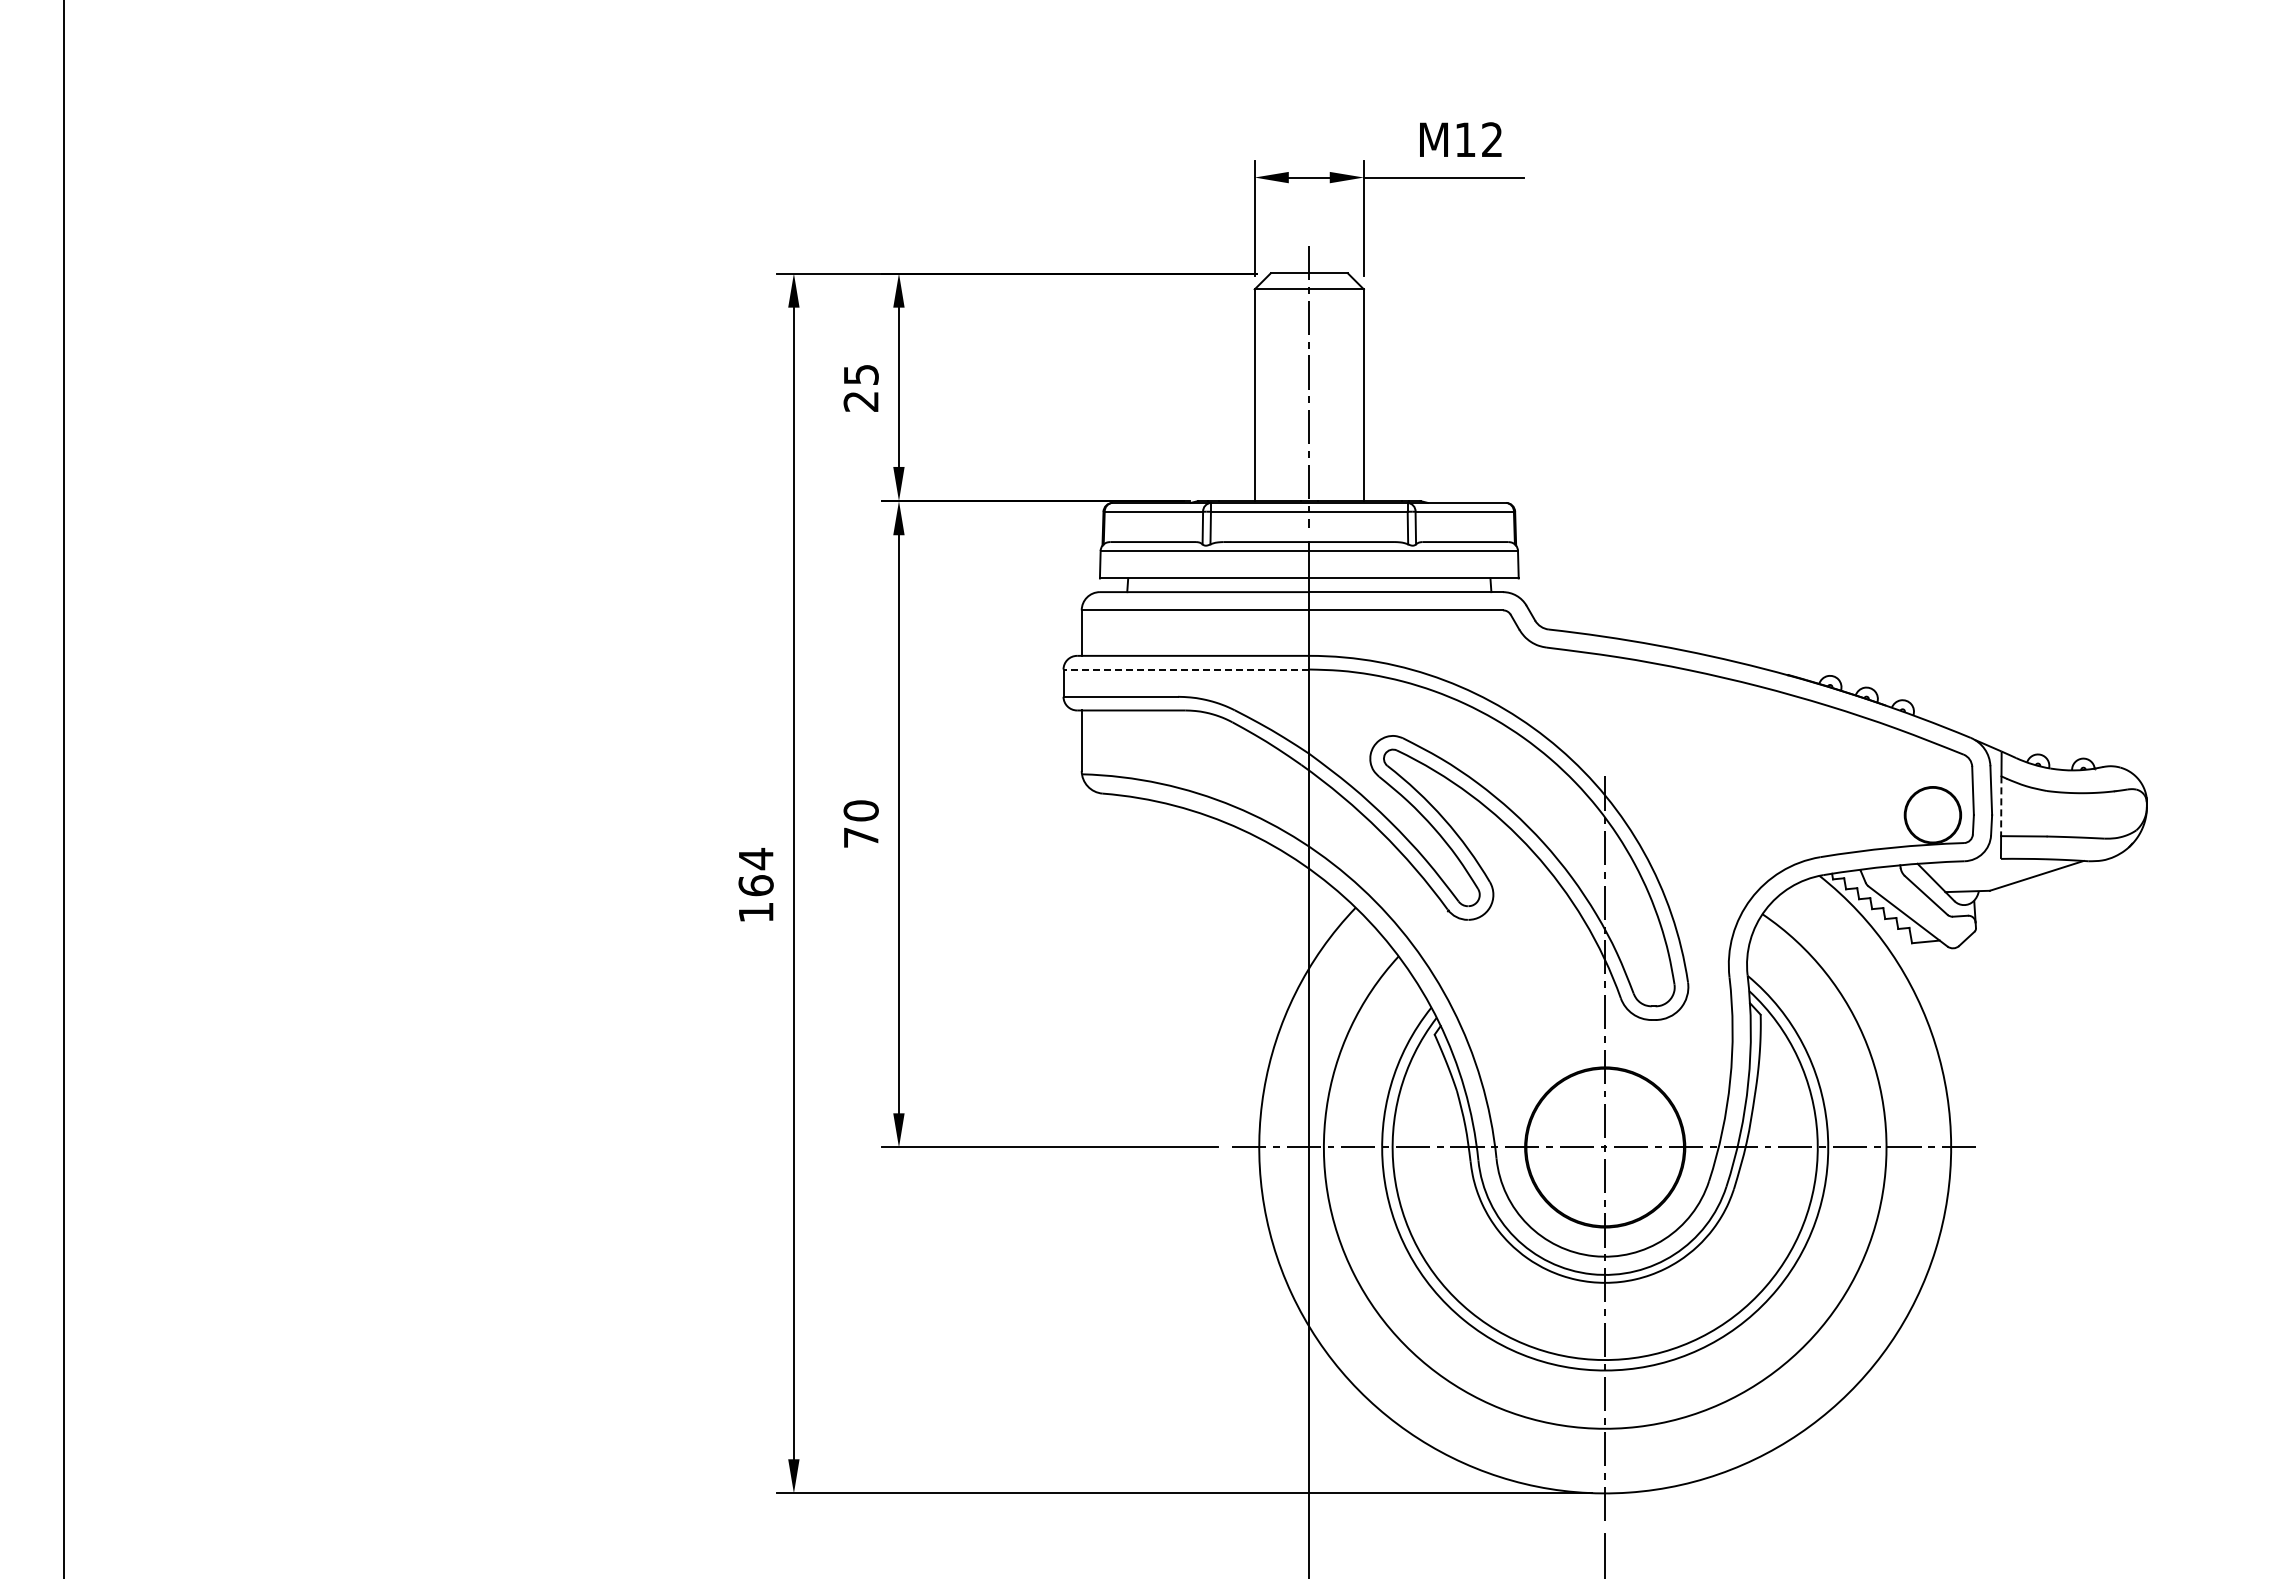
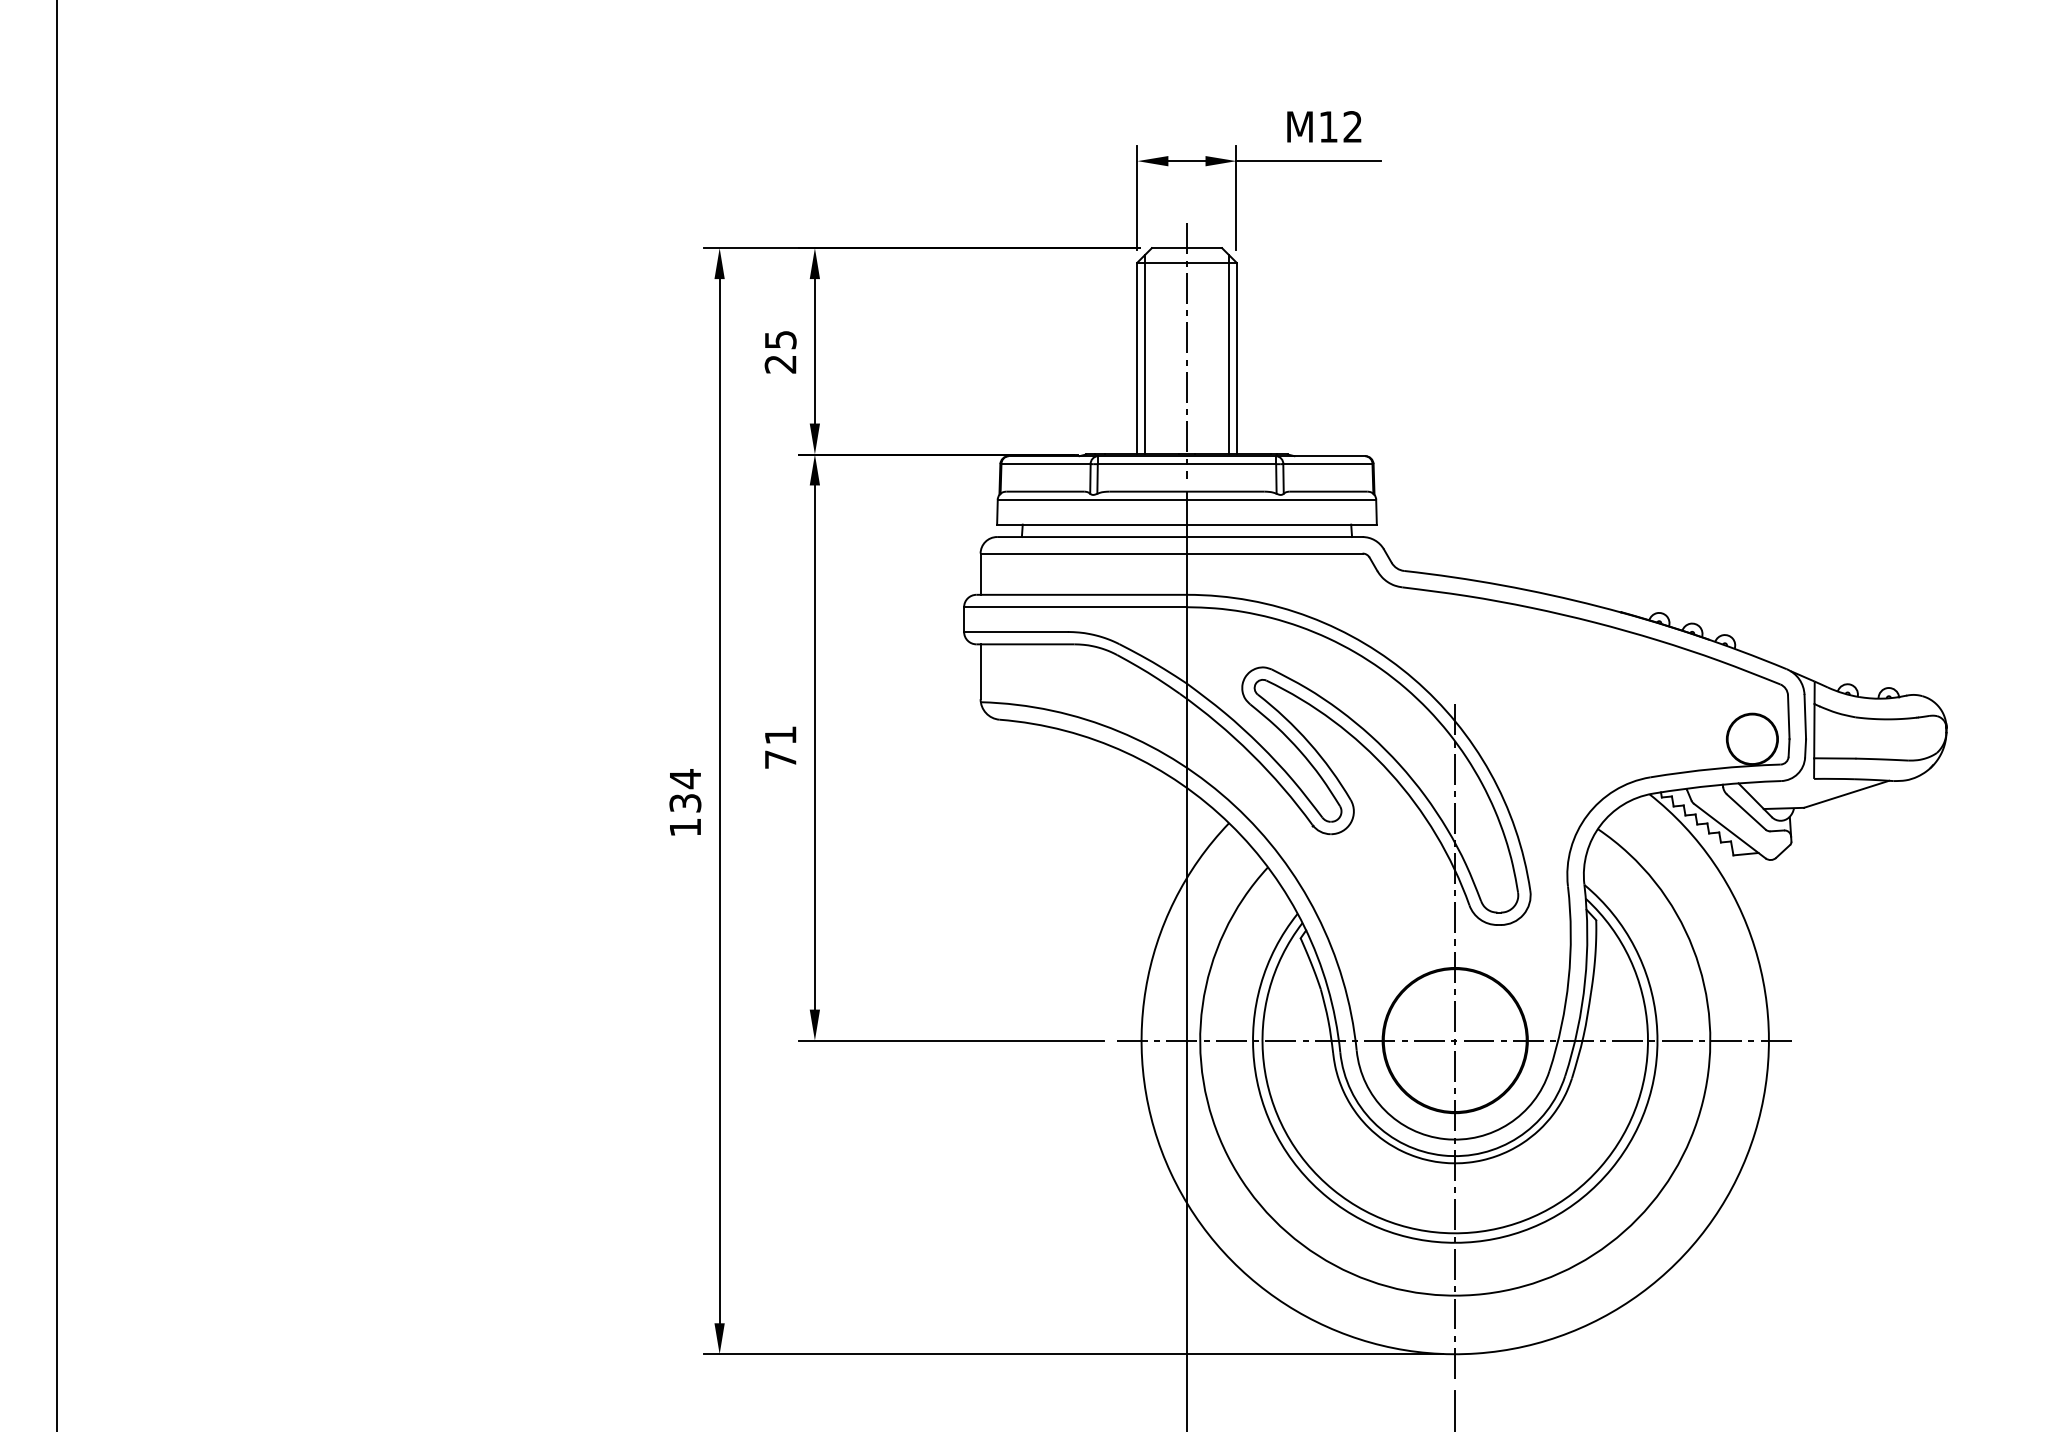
line: (1263, 390) -> (1145, 354), added
line: (1355, 390) -> (1228, 354), added
line: (1186, 669) -> (1075, 607), dashed -> solid
line: (2001, 806) -> (1814, 731), dashed -> solid
text: (860, 810) -> (780, 735), 70 -> 71
text: (755, 885) -> (684, 803), 164 -> 134

